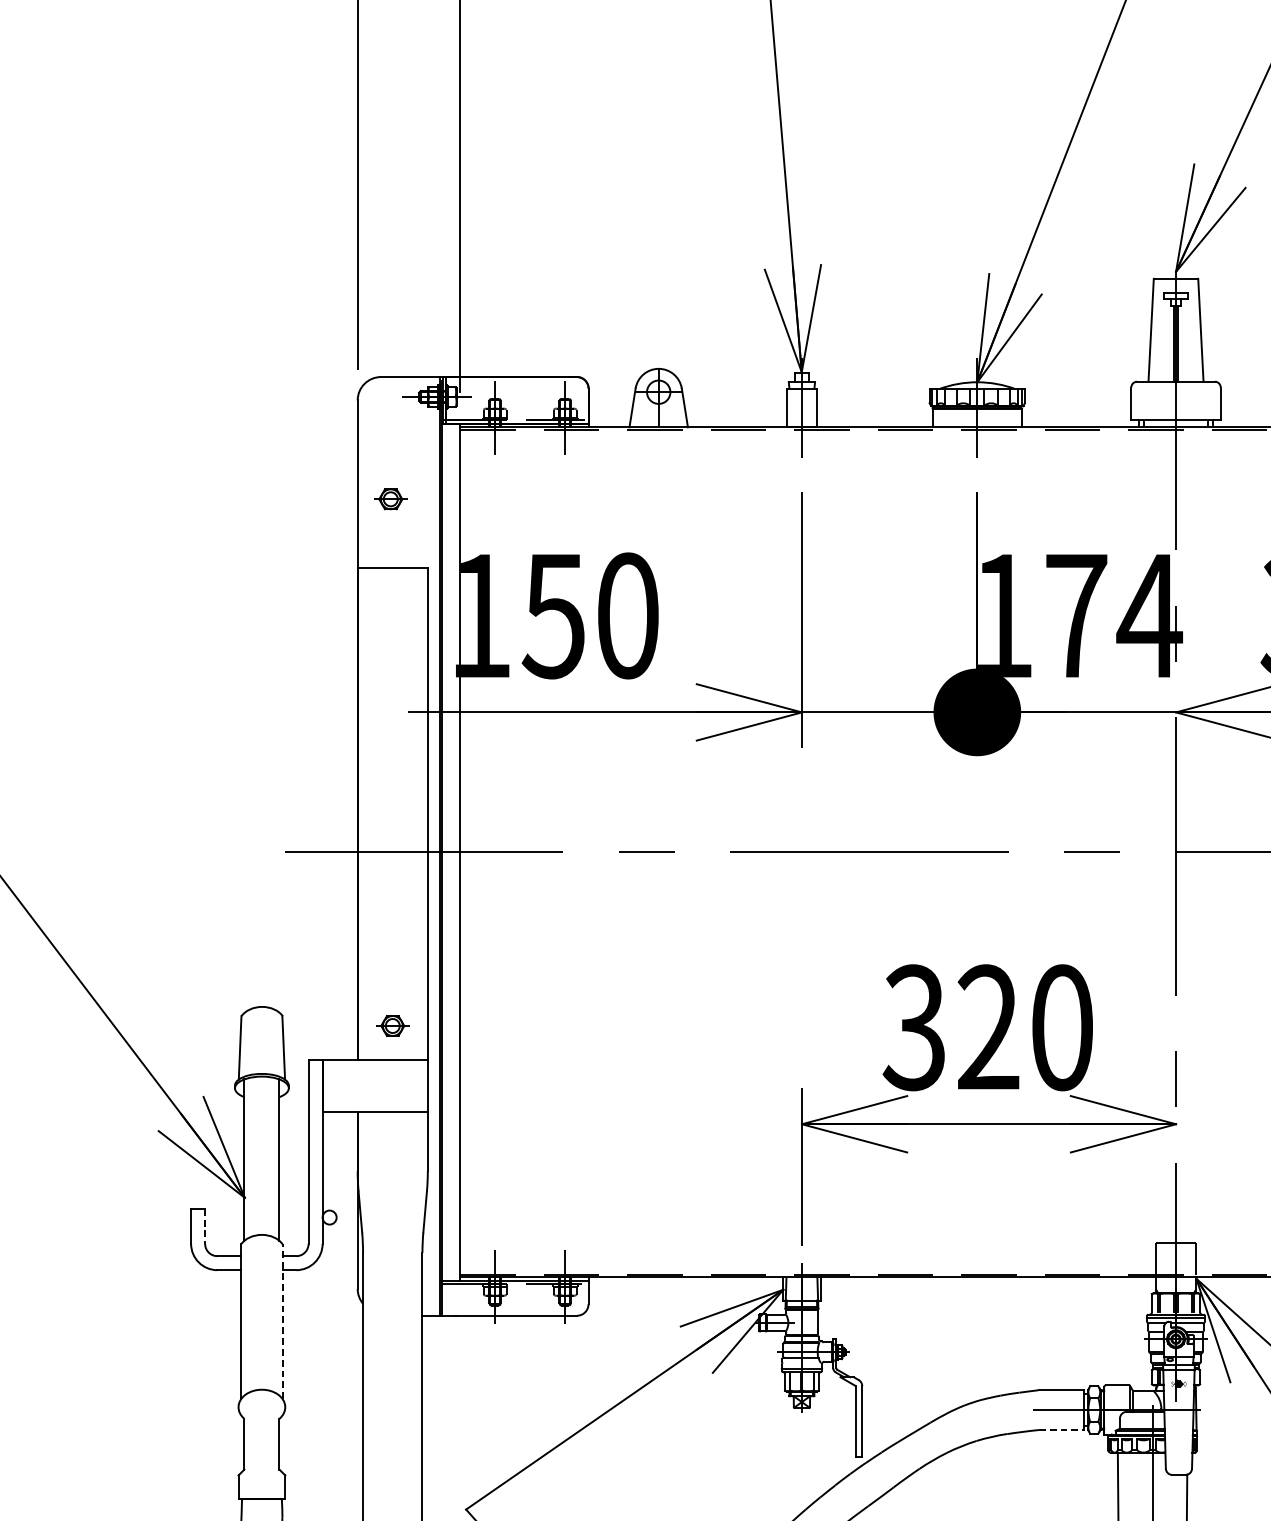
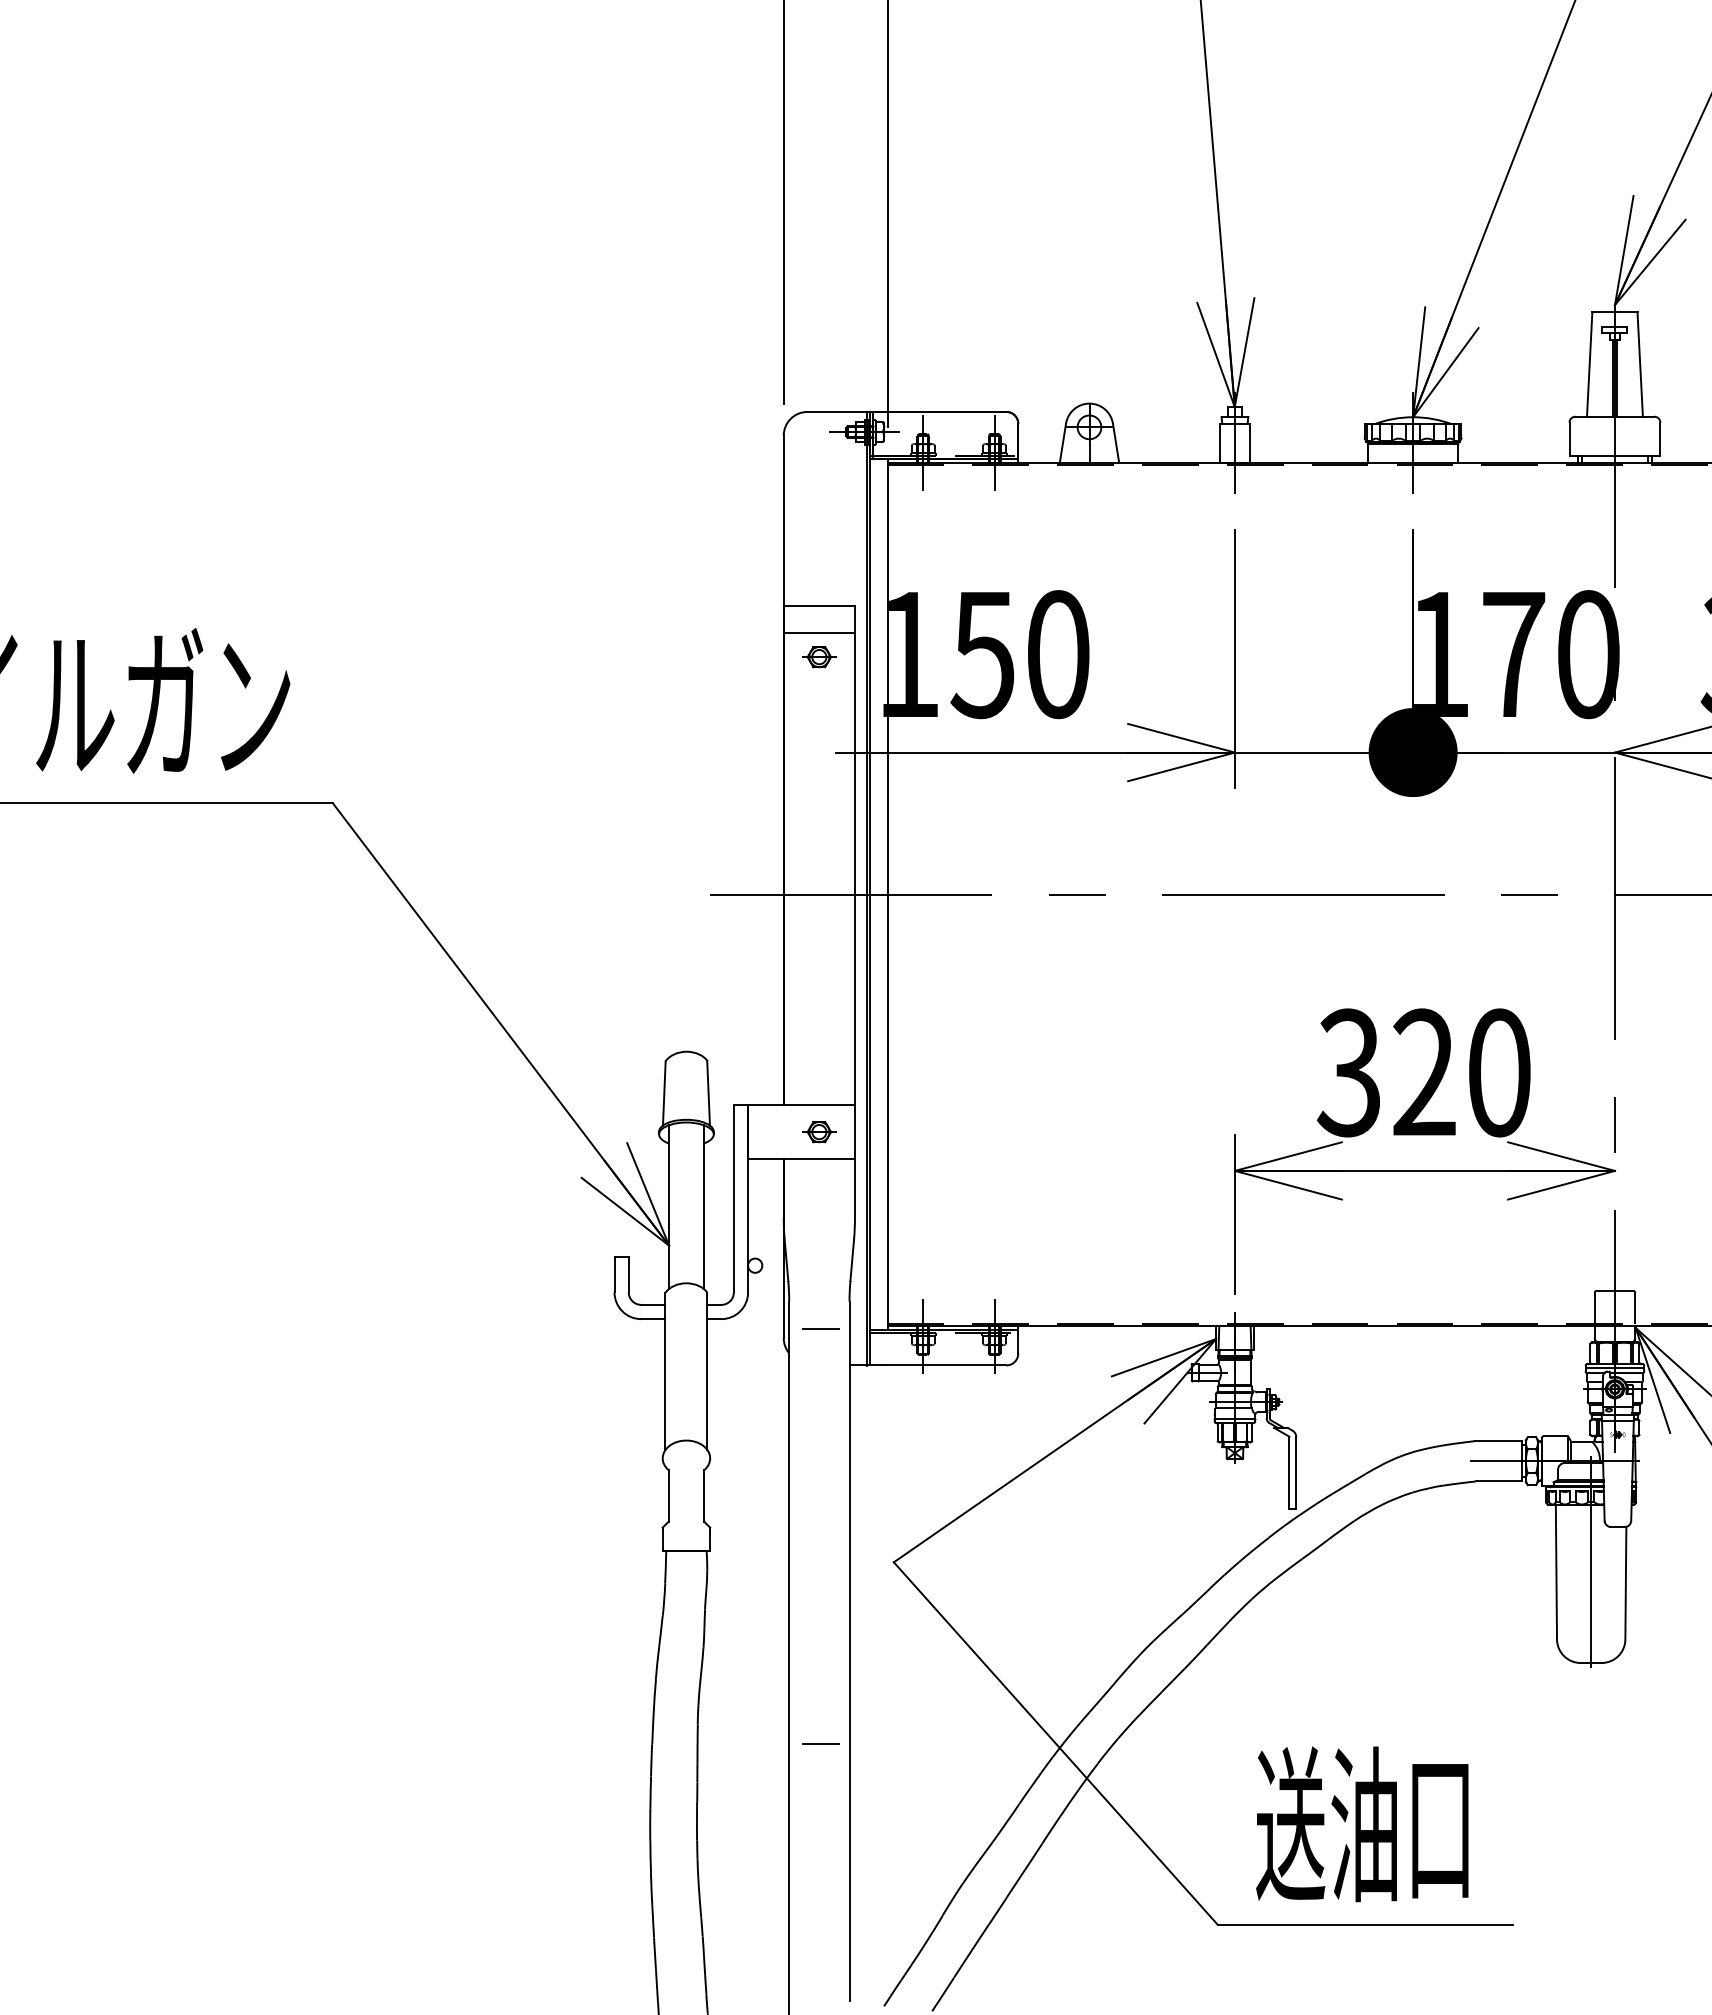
part: (390, 499) -> (819, 657), moved
line: (391, 595) -> (818, 633), added
text: (1149, 615) -> (1588, 654), 174 -> 170
part: (392, 1026) -> (819, 1132), moved
line: (204, 1226) -> (628, 1274), dashed -> solid
line: (393, 1279) -> (820, 1328), added
line: (282, 1321) -> (707, 1371), dashed -> solid
line: (1062, 1430) -> (1499, 1481), dashed -> solid

